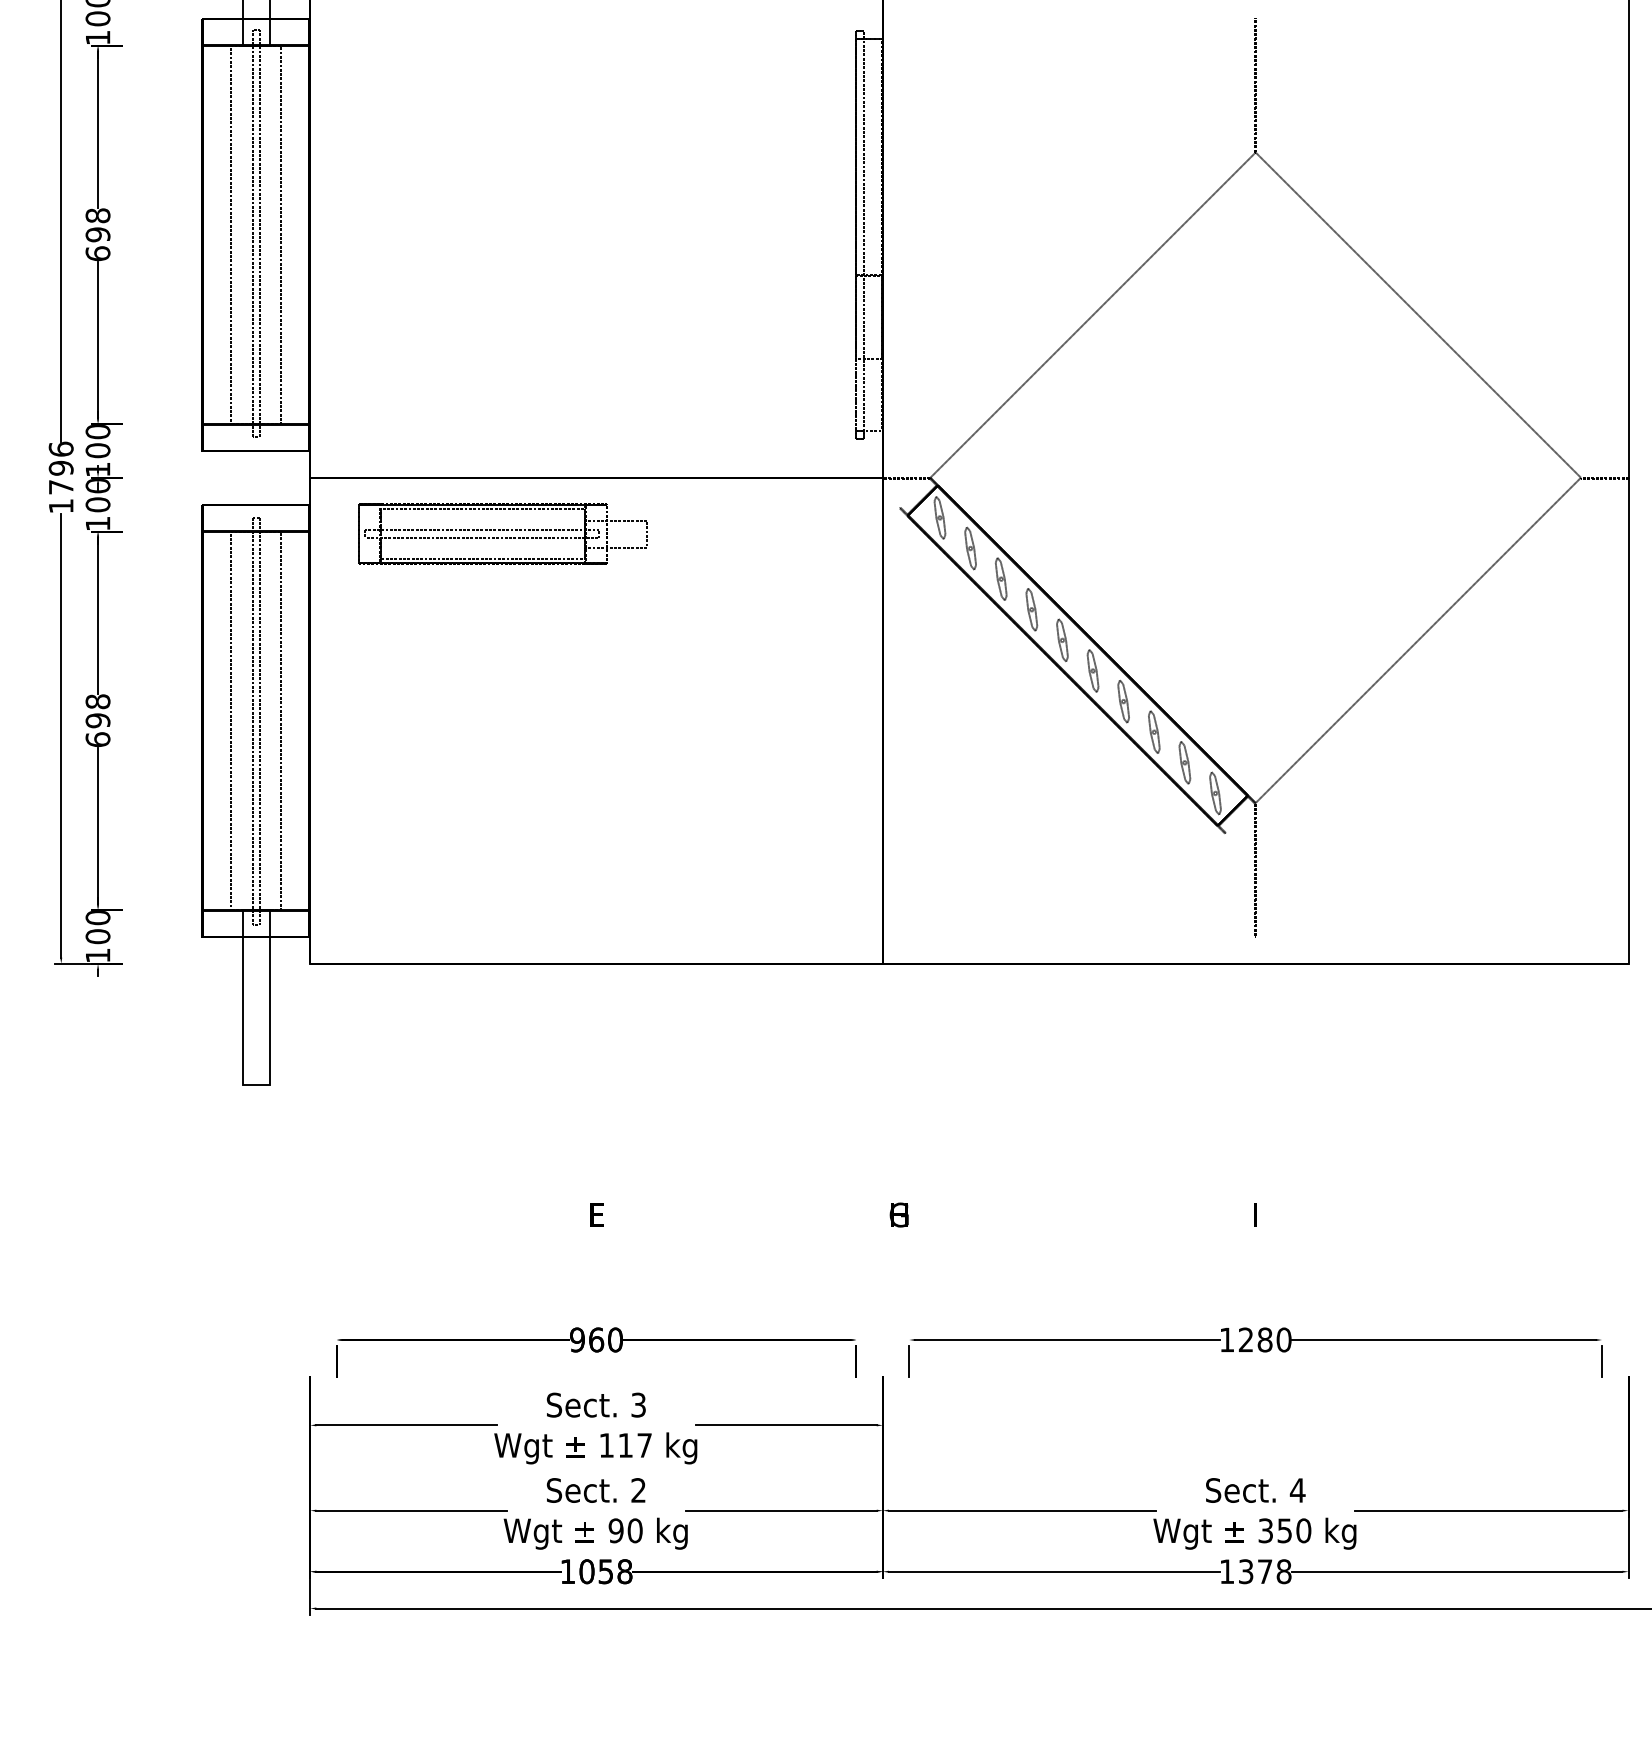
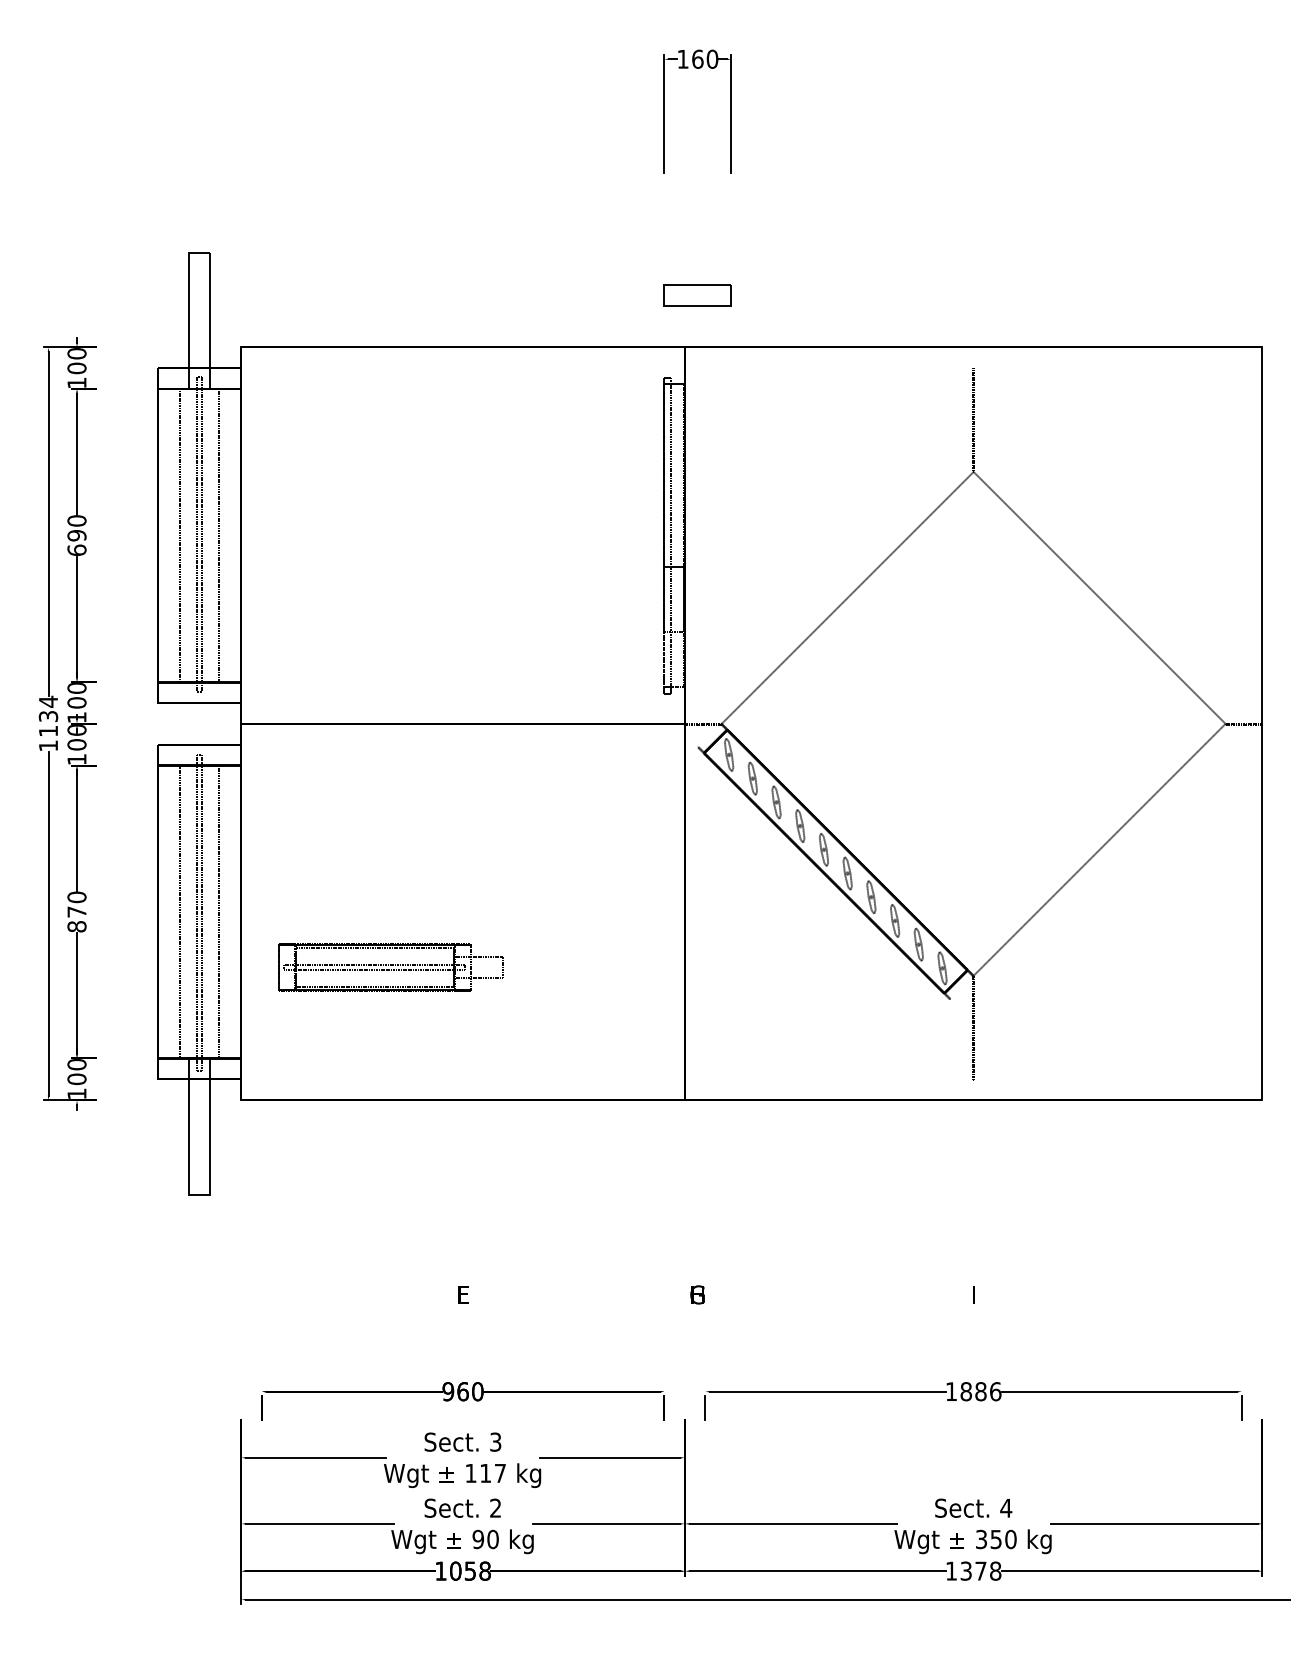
text: (97, 215) -> (76, 520), 698 -> 690
text: (61, 466) -> (48, 715), 1796 -> 1134
part: (502, 534) -> (390, 967), moved
text: (97, 720) -> (76, 911), 698 -> 870
text: (1264, 1339) -> (980, 1391), 1280 -> 1886

